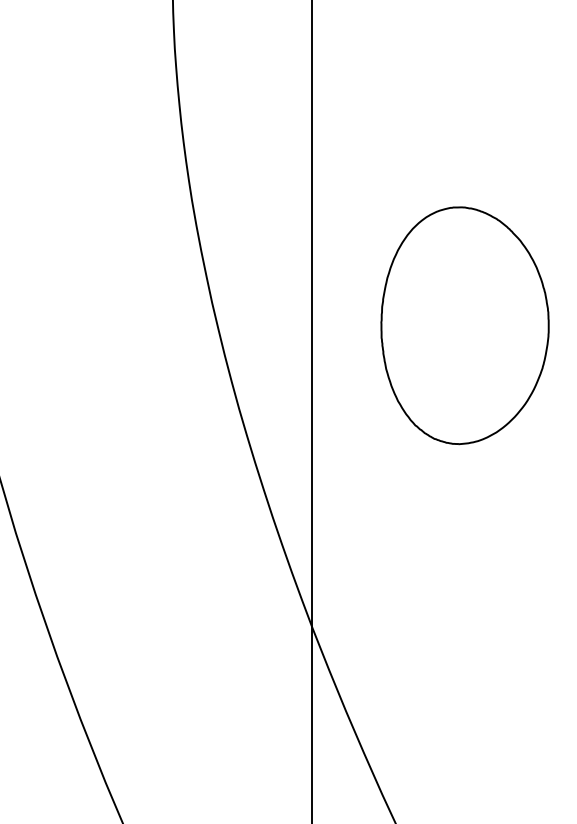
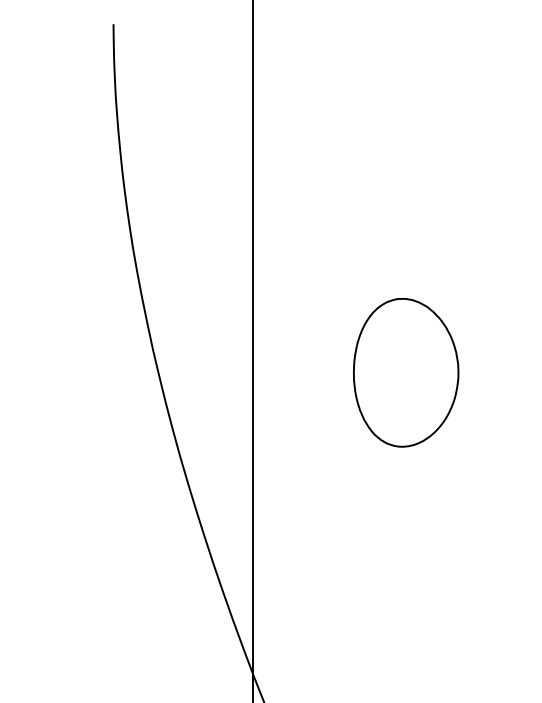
part: (465, 325) -> (406, 372), size x0.62

